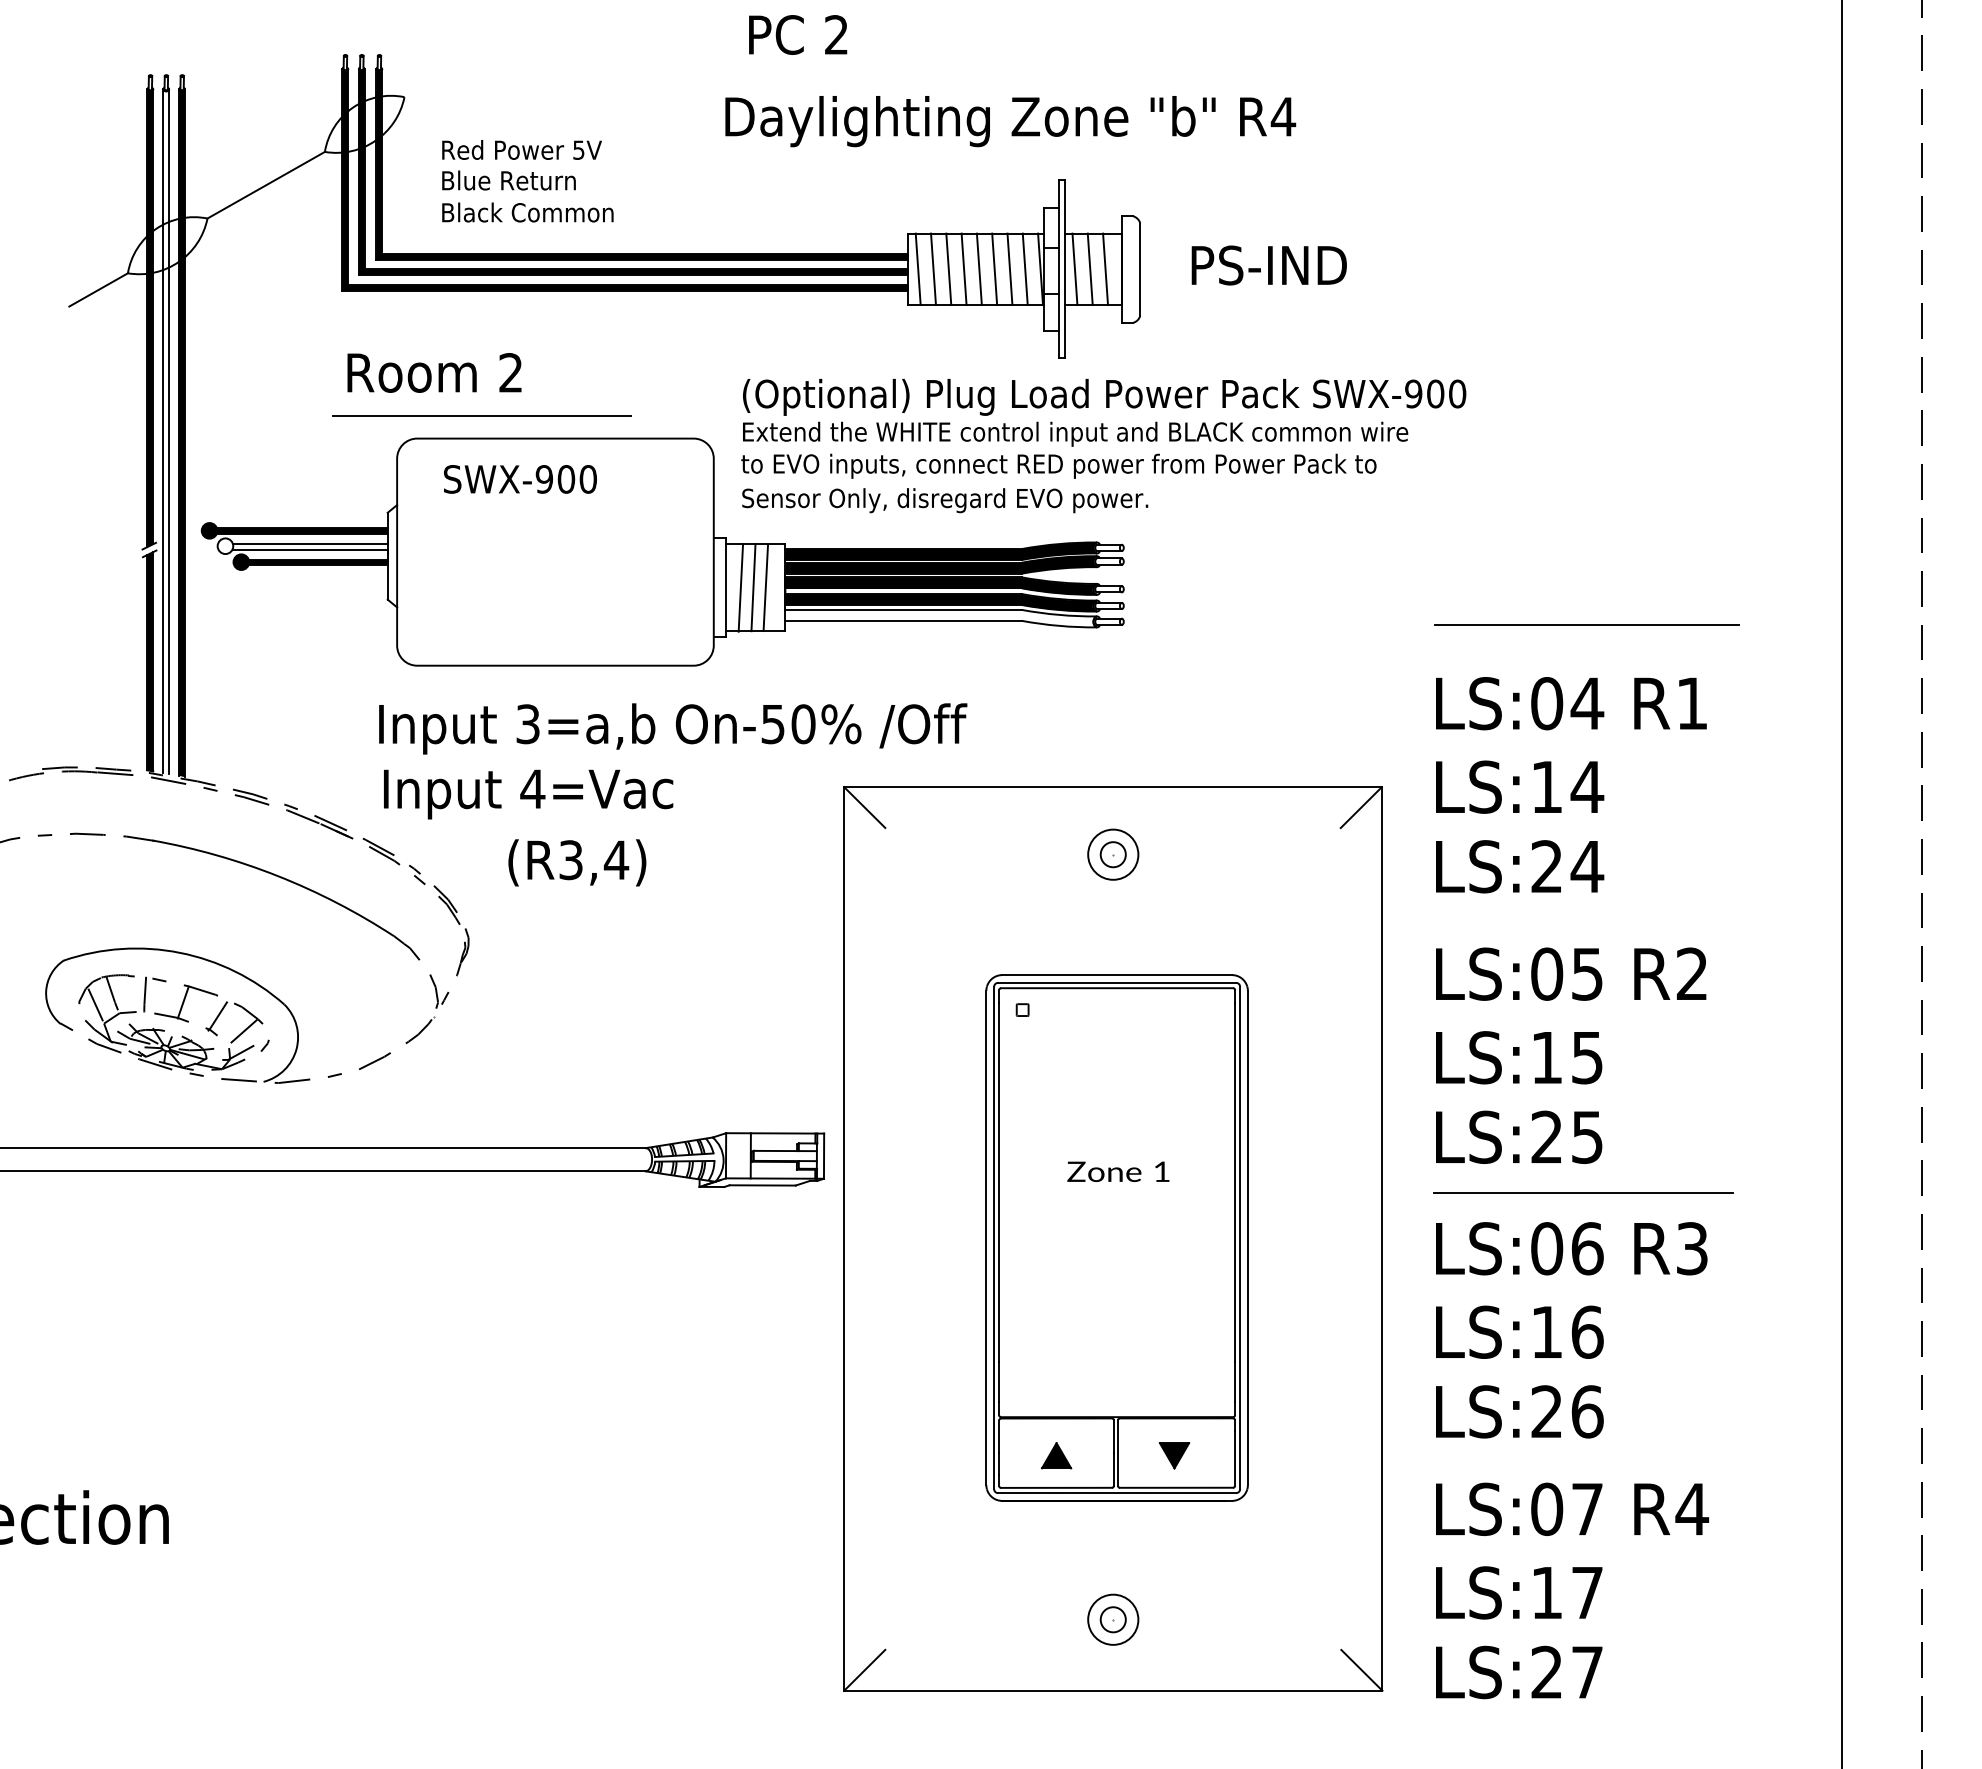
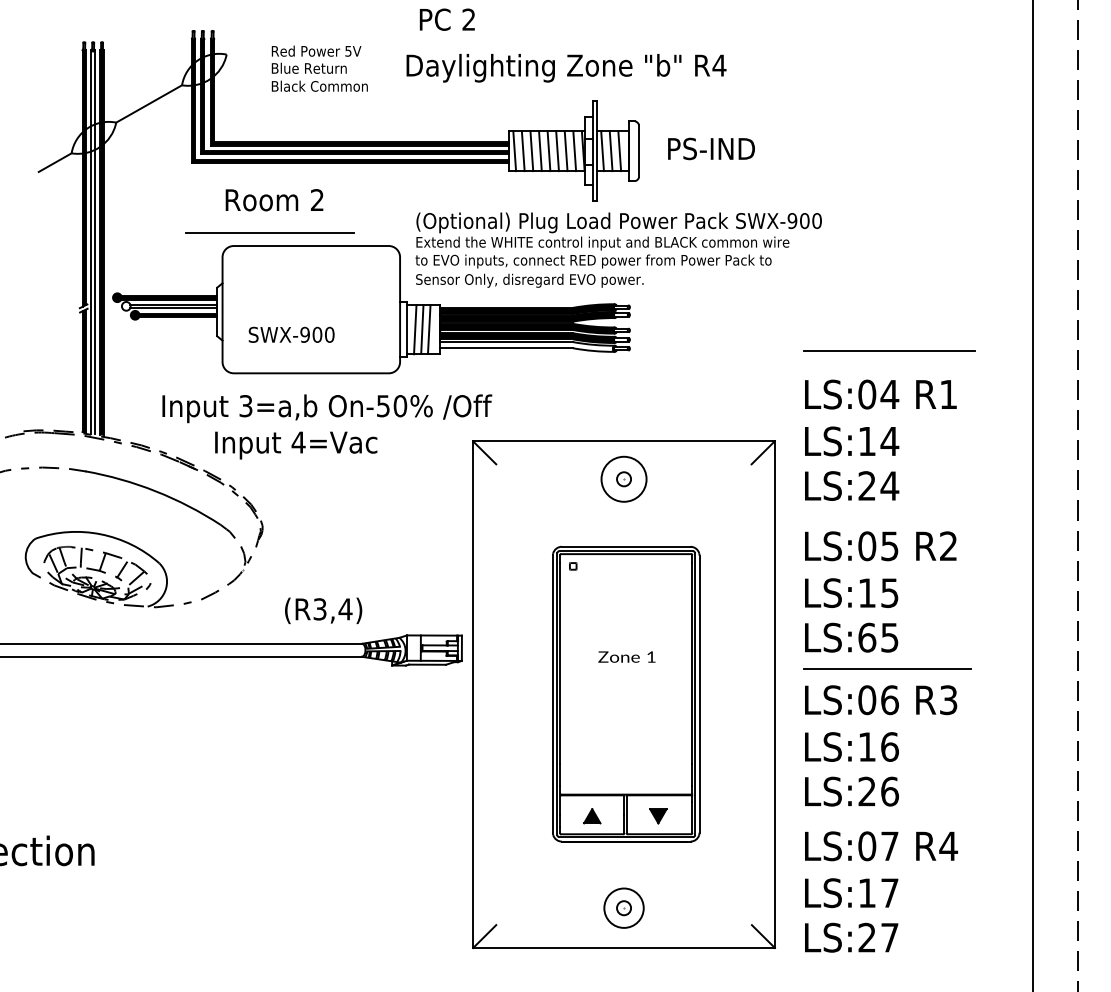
text: (527, 180) -> (319, 68), moved
text: (434, 373) -> (274, 200), moved
text: (520, 478) -> (291, 334), moved
text: (673, 728) -> (327, 408), moved
circle: (1112, 855) -> (623, 479), size x1.6
text: (577, 862) -> (323, 610), moved
text: (1547, 1136) -> (867, 637), LS:25 -> LS:65
circle: (1112, 1620) -> (623, 908), size x1.4

